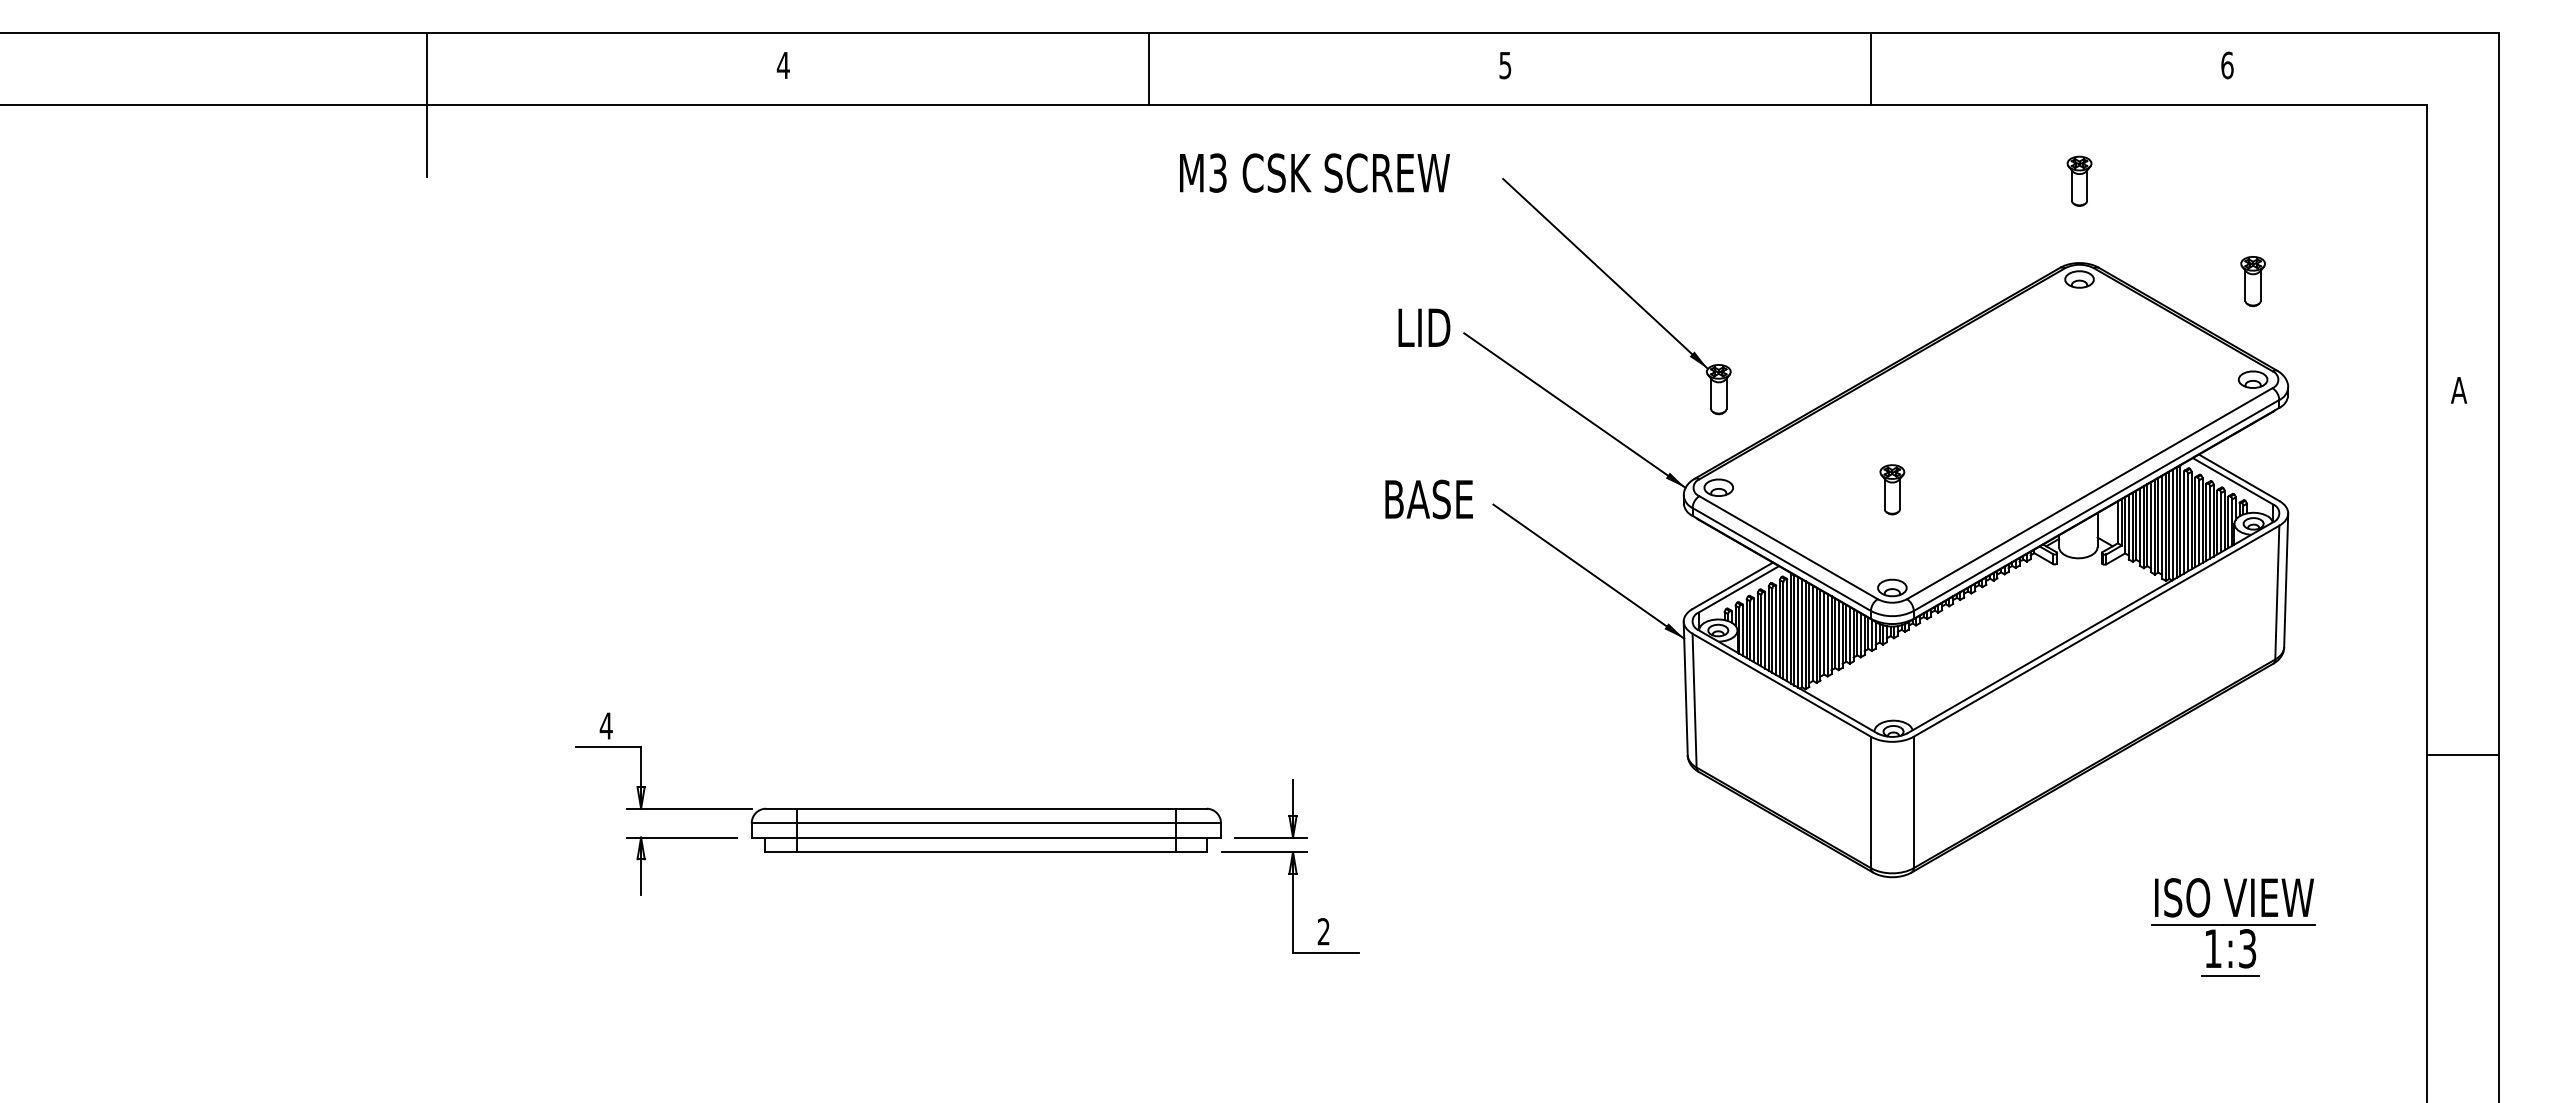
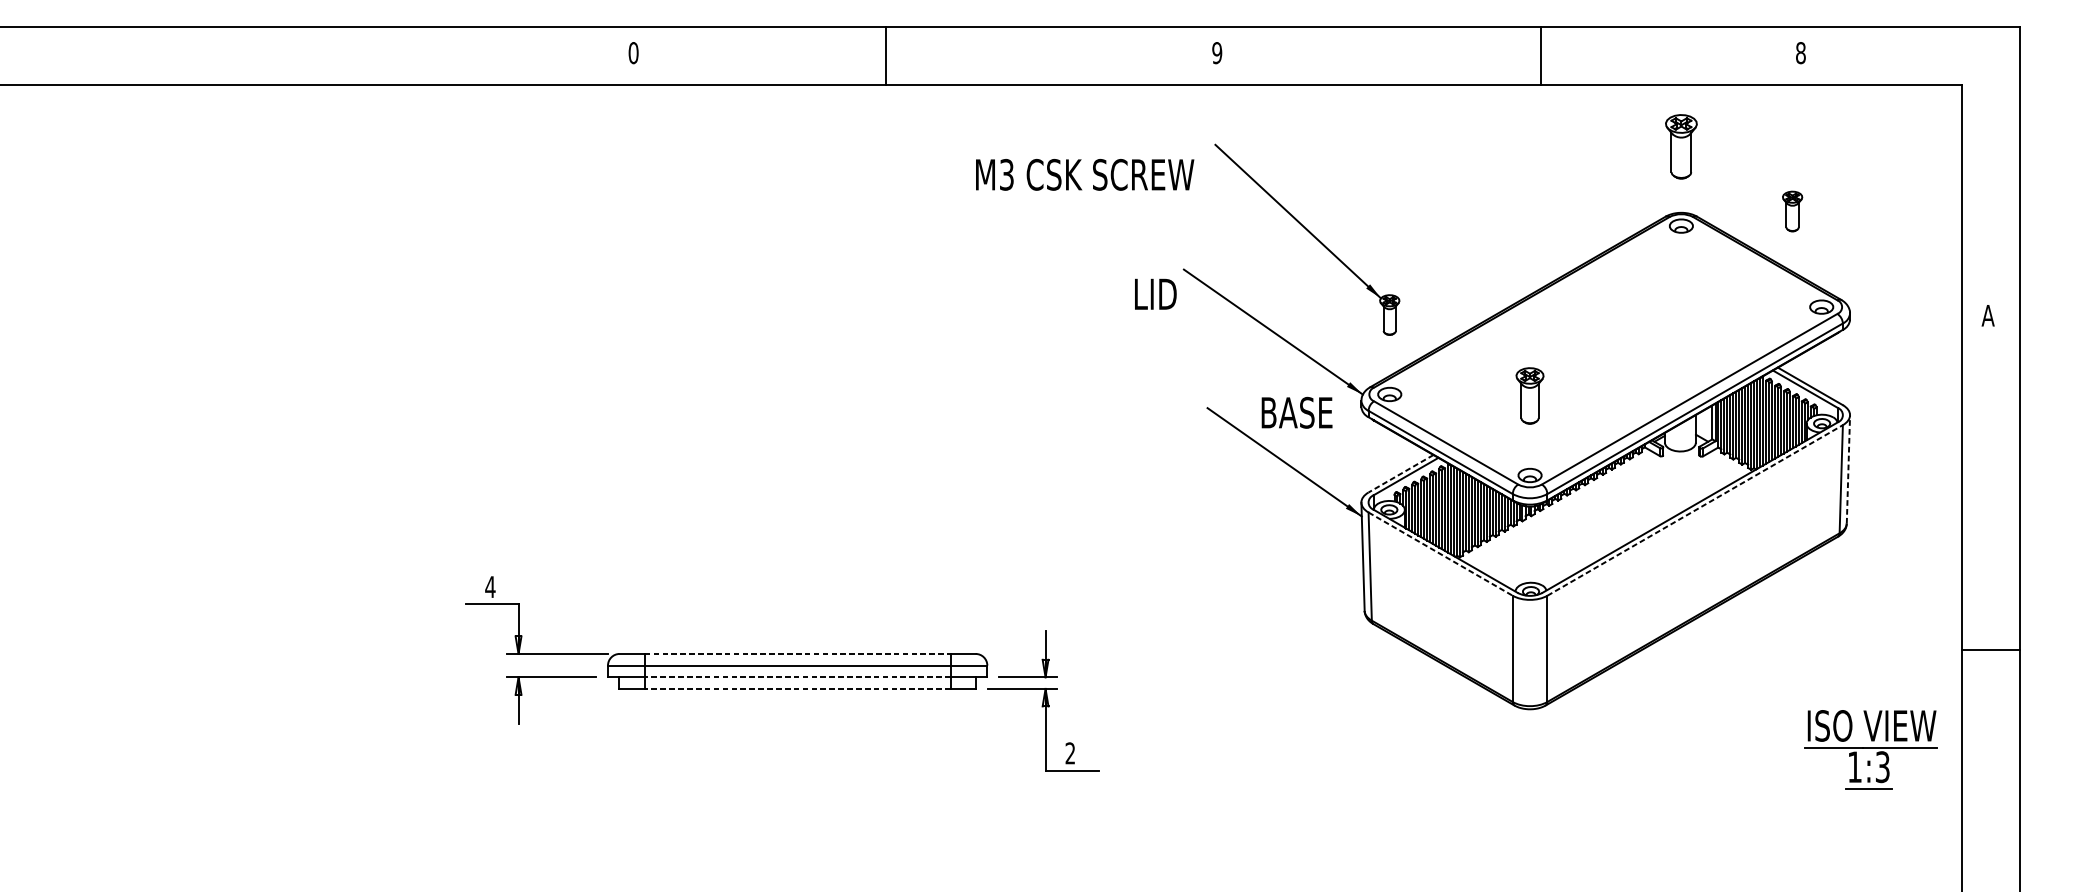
text: (782, 65) -> (632, 53), 4 -> 0
text: (1505, 65) -> (1217, 53), 5 -> 9
text: (2227, 65) -> (1800, 53), 6 -> 8
line: (1148, 68) -> (885, 55), moved
line: (1870, 68) -> (1540, 55), moved
line: (426, 104) -> (345, 84), removed
text: (1314, 172) -> (1084, 174), moved
part: (2079, 180) -> (1681, 146), size x1.6
part: (2252, 281) -> (1792, 211), moved
text: (1424, 327) -> (1155, 294), moved
part: (1892, 489) -> (1530, 395), size x1.4
text: (1428, 499) -> (1296, 412), moved
line: (2286, 580) -> (1848, 469), solid -> dashed
line: (1732, 586) -> (1400, 474), solid -> dashed
line: (2097, 630) -> (1695, 509), solid -> dashed
line: (1781, 685) -> (1440, 554), solid -> dashed
line: (2462, 754) -> (1990, 649), moved
line: (986, 808) -> (797, 653), solid -> dashed
line: (985, 837) -> (796, 677), solid -> dashed
line: (985, 852) -> (796, 689), solid -> dashed
part: (2233, 927) -> (1871, 749), moved

